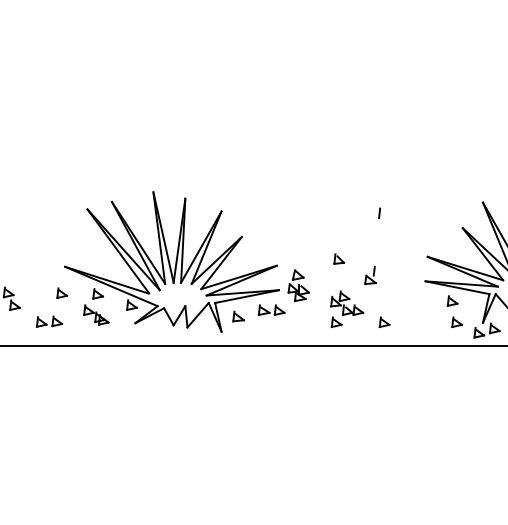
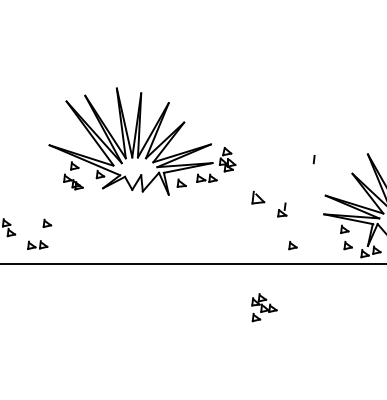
line: (378, 213) -> (313, 159), moved
part: (339, 257) -> (258, 196), size x1.6
part: (187, 261) -> (142, 141), moved
part: (347, 309) -> (264, 307), moved

